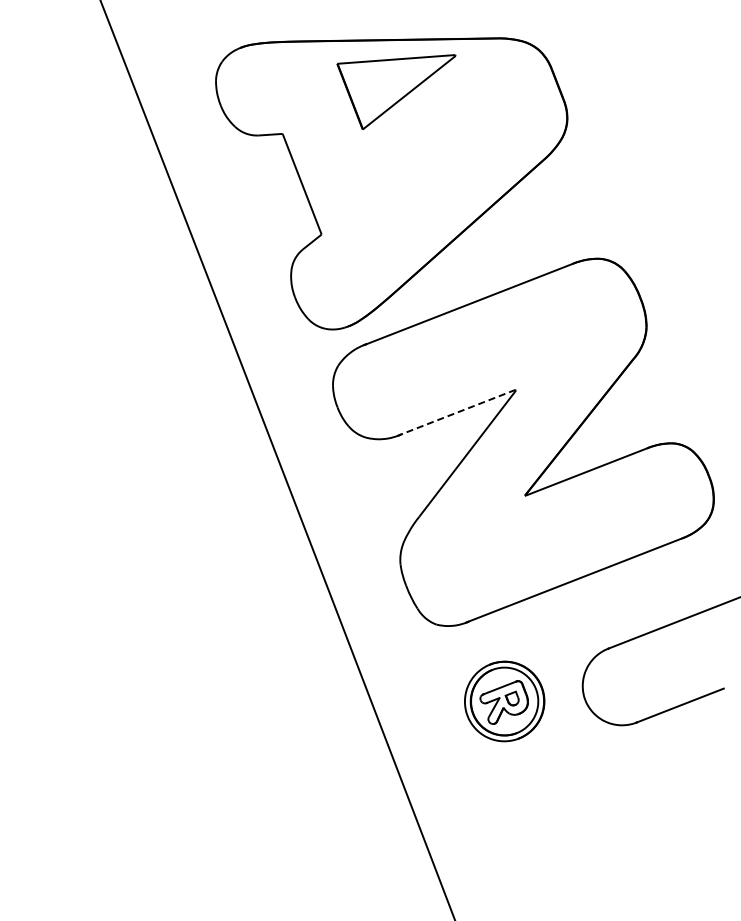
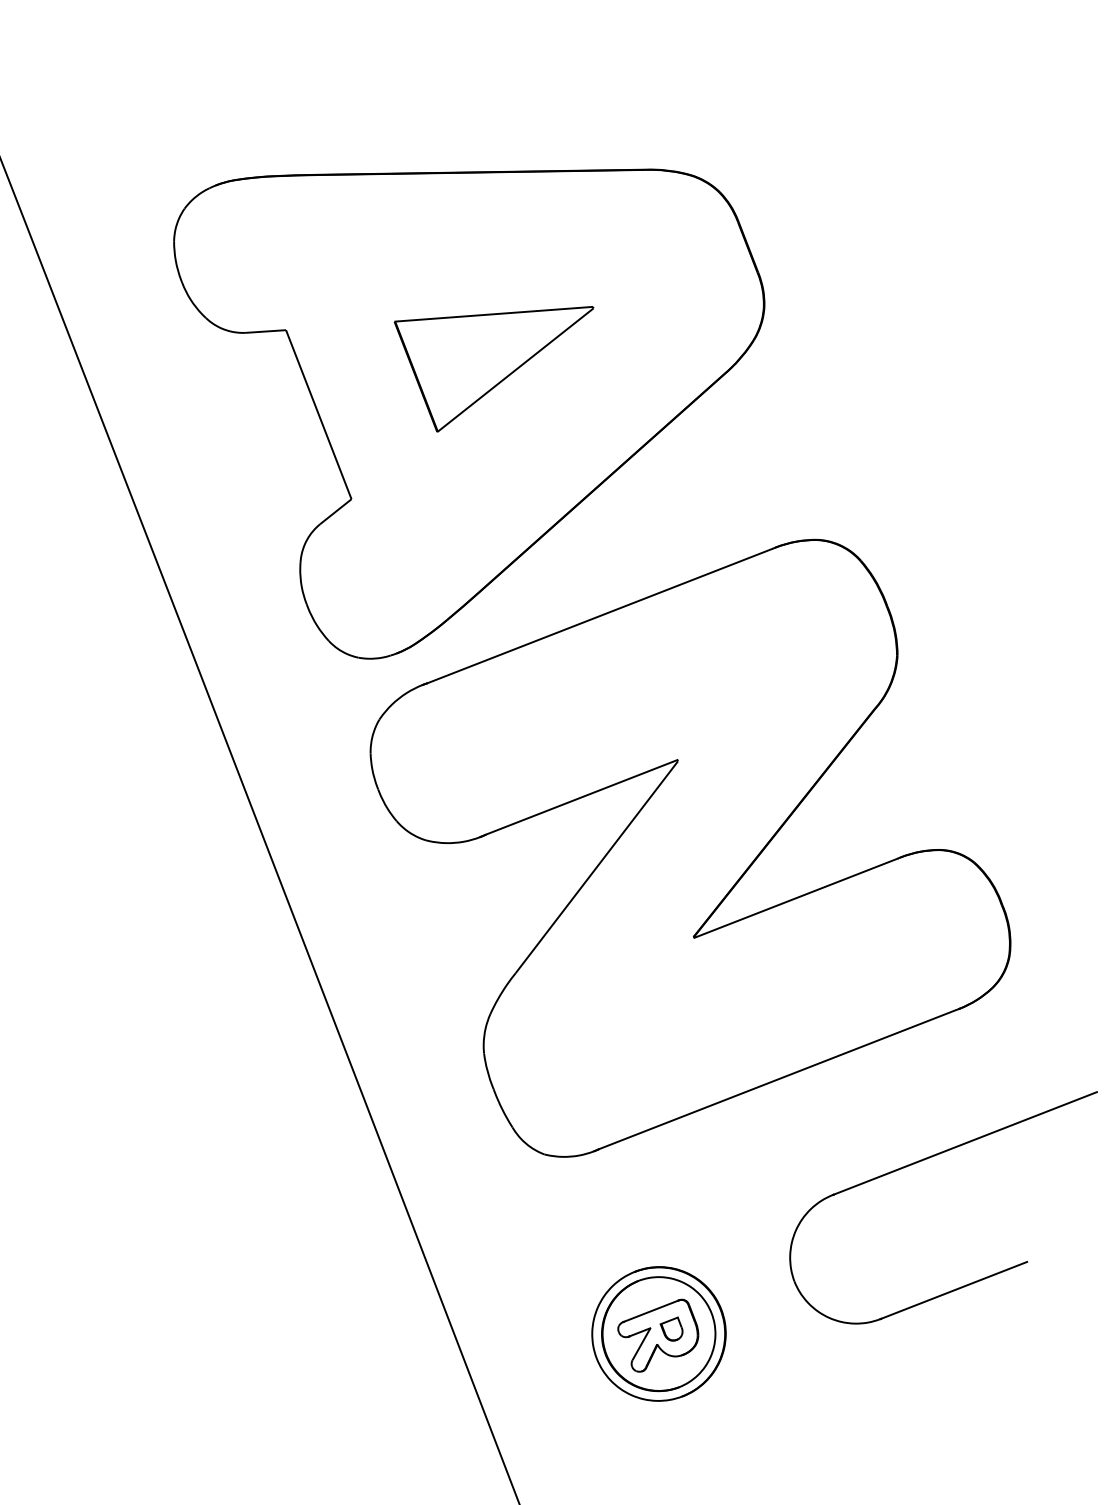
part: (396, 92) -> (494, 369), moved
line: (458, 412) -> (581, 798), dashed -> solid
part: (504, 701) -> (658, 1334), moved

